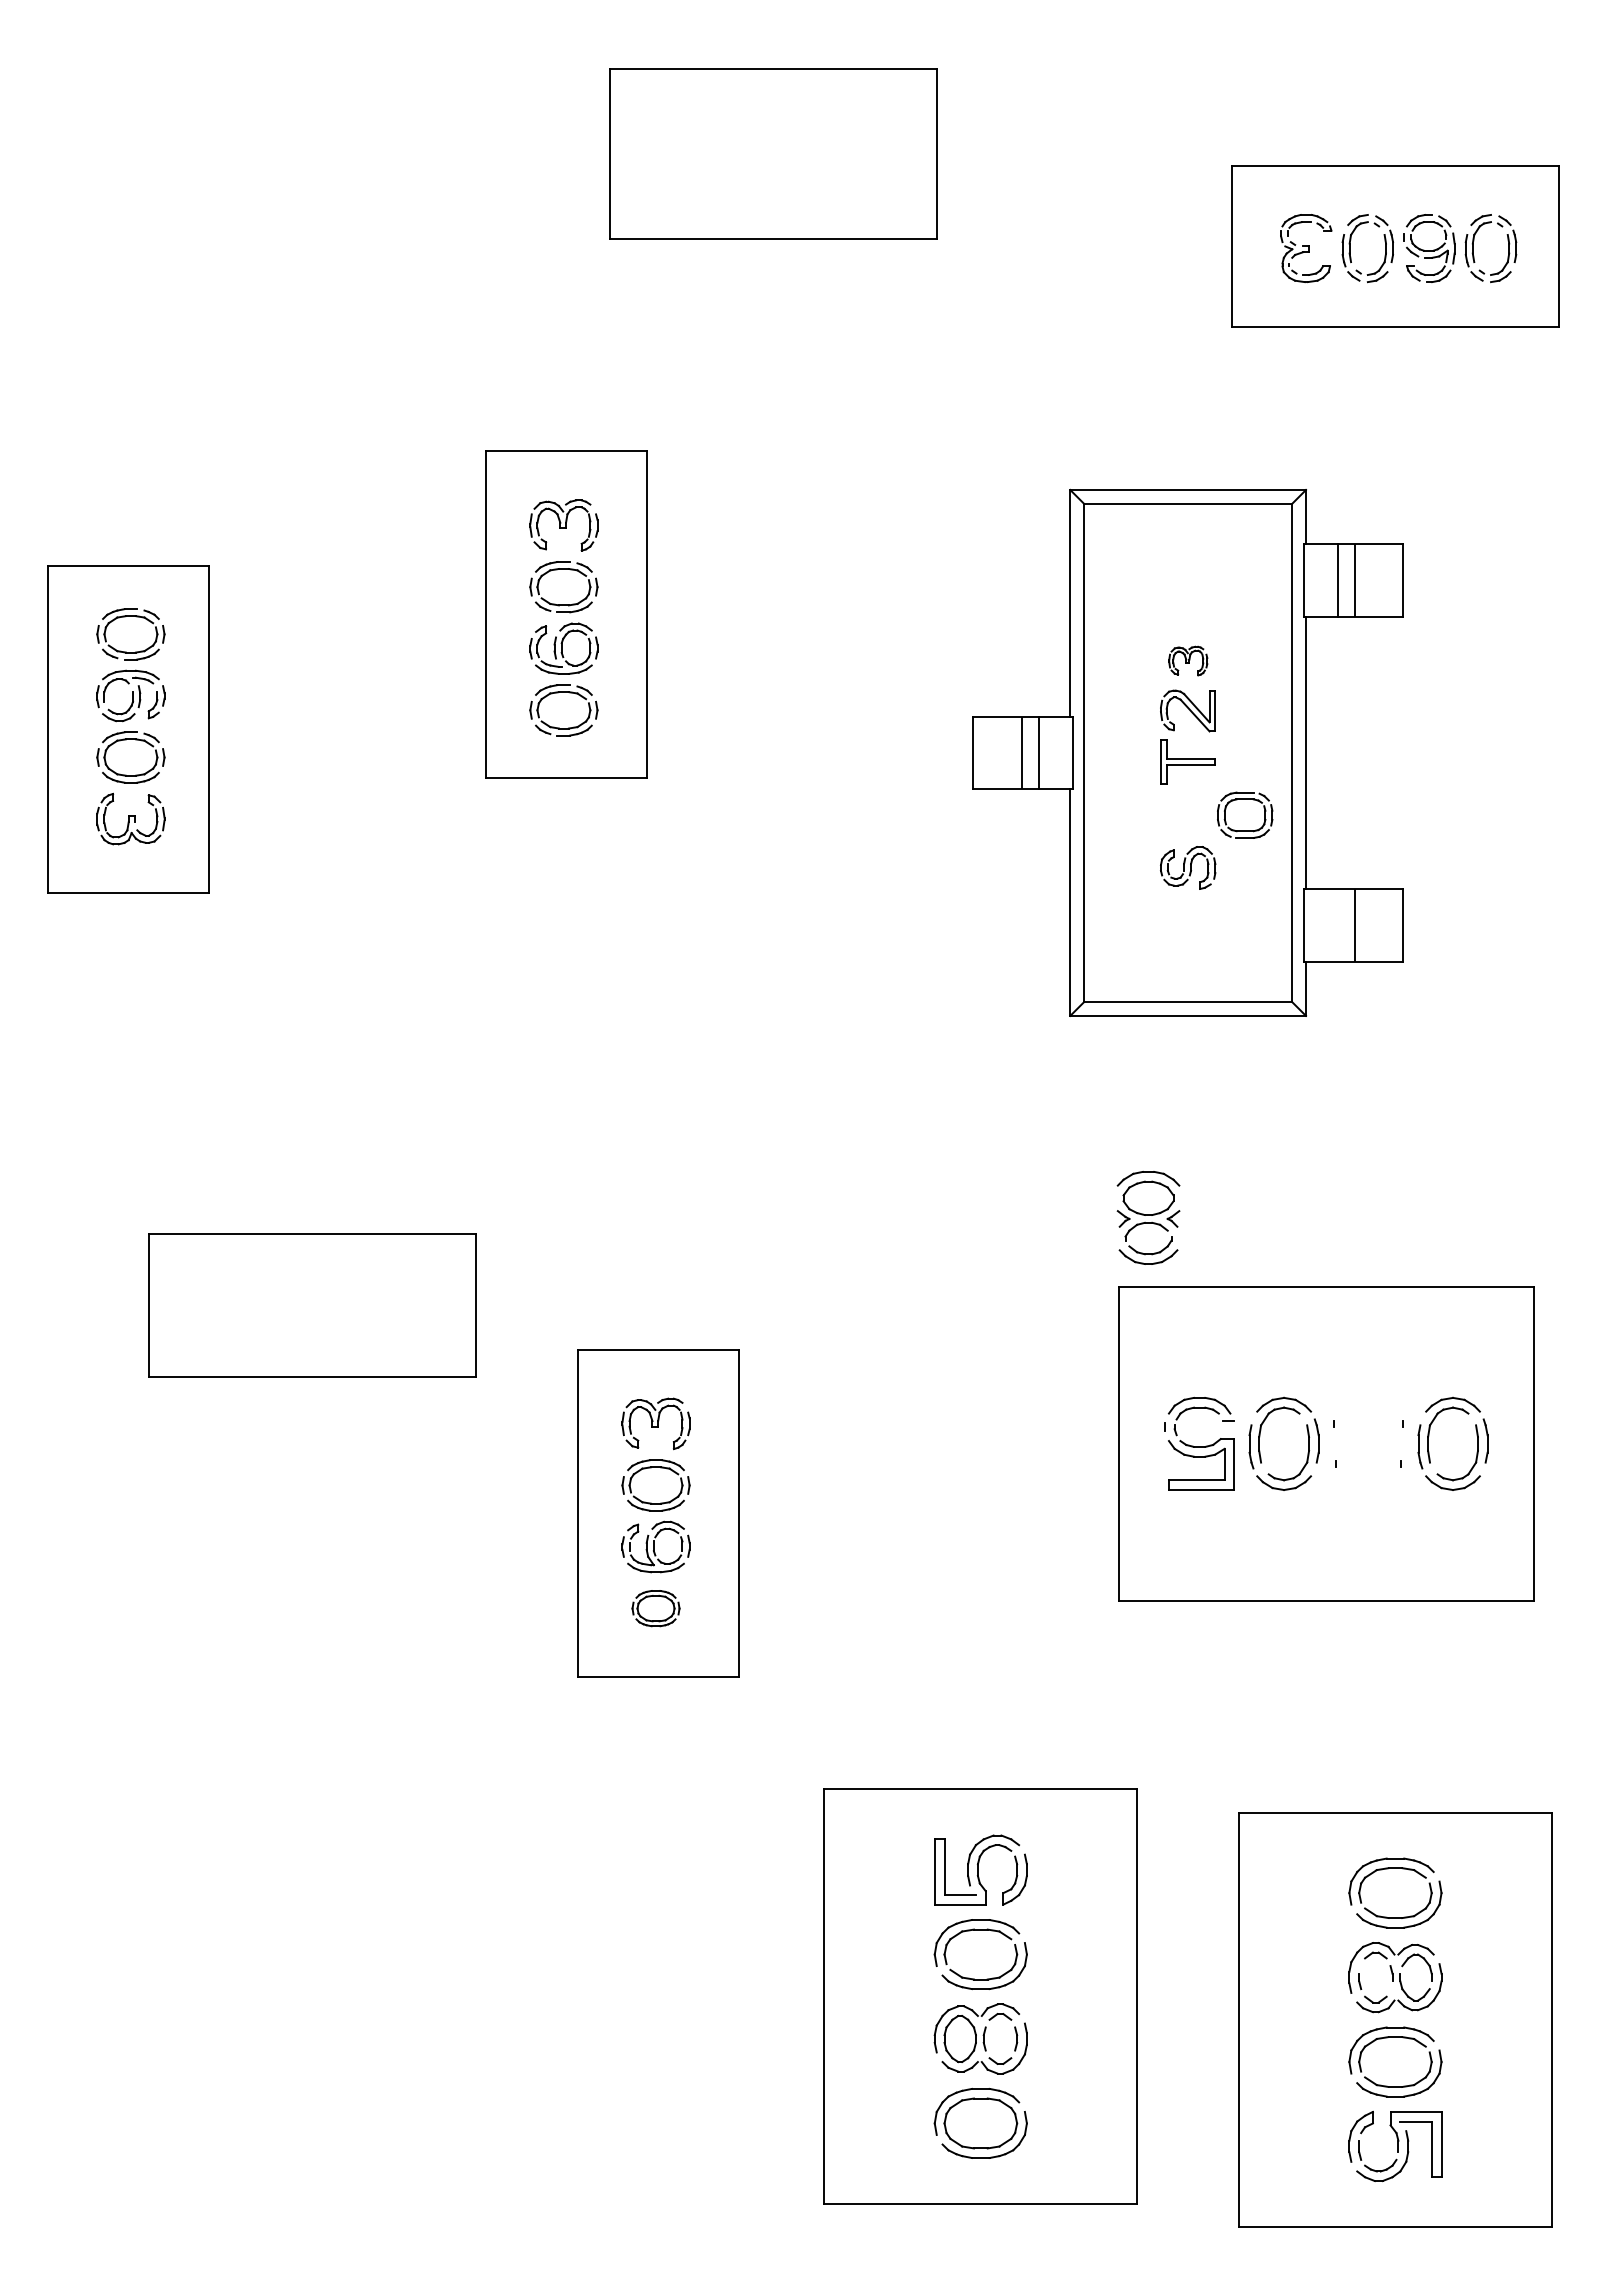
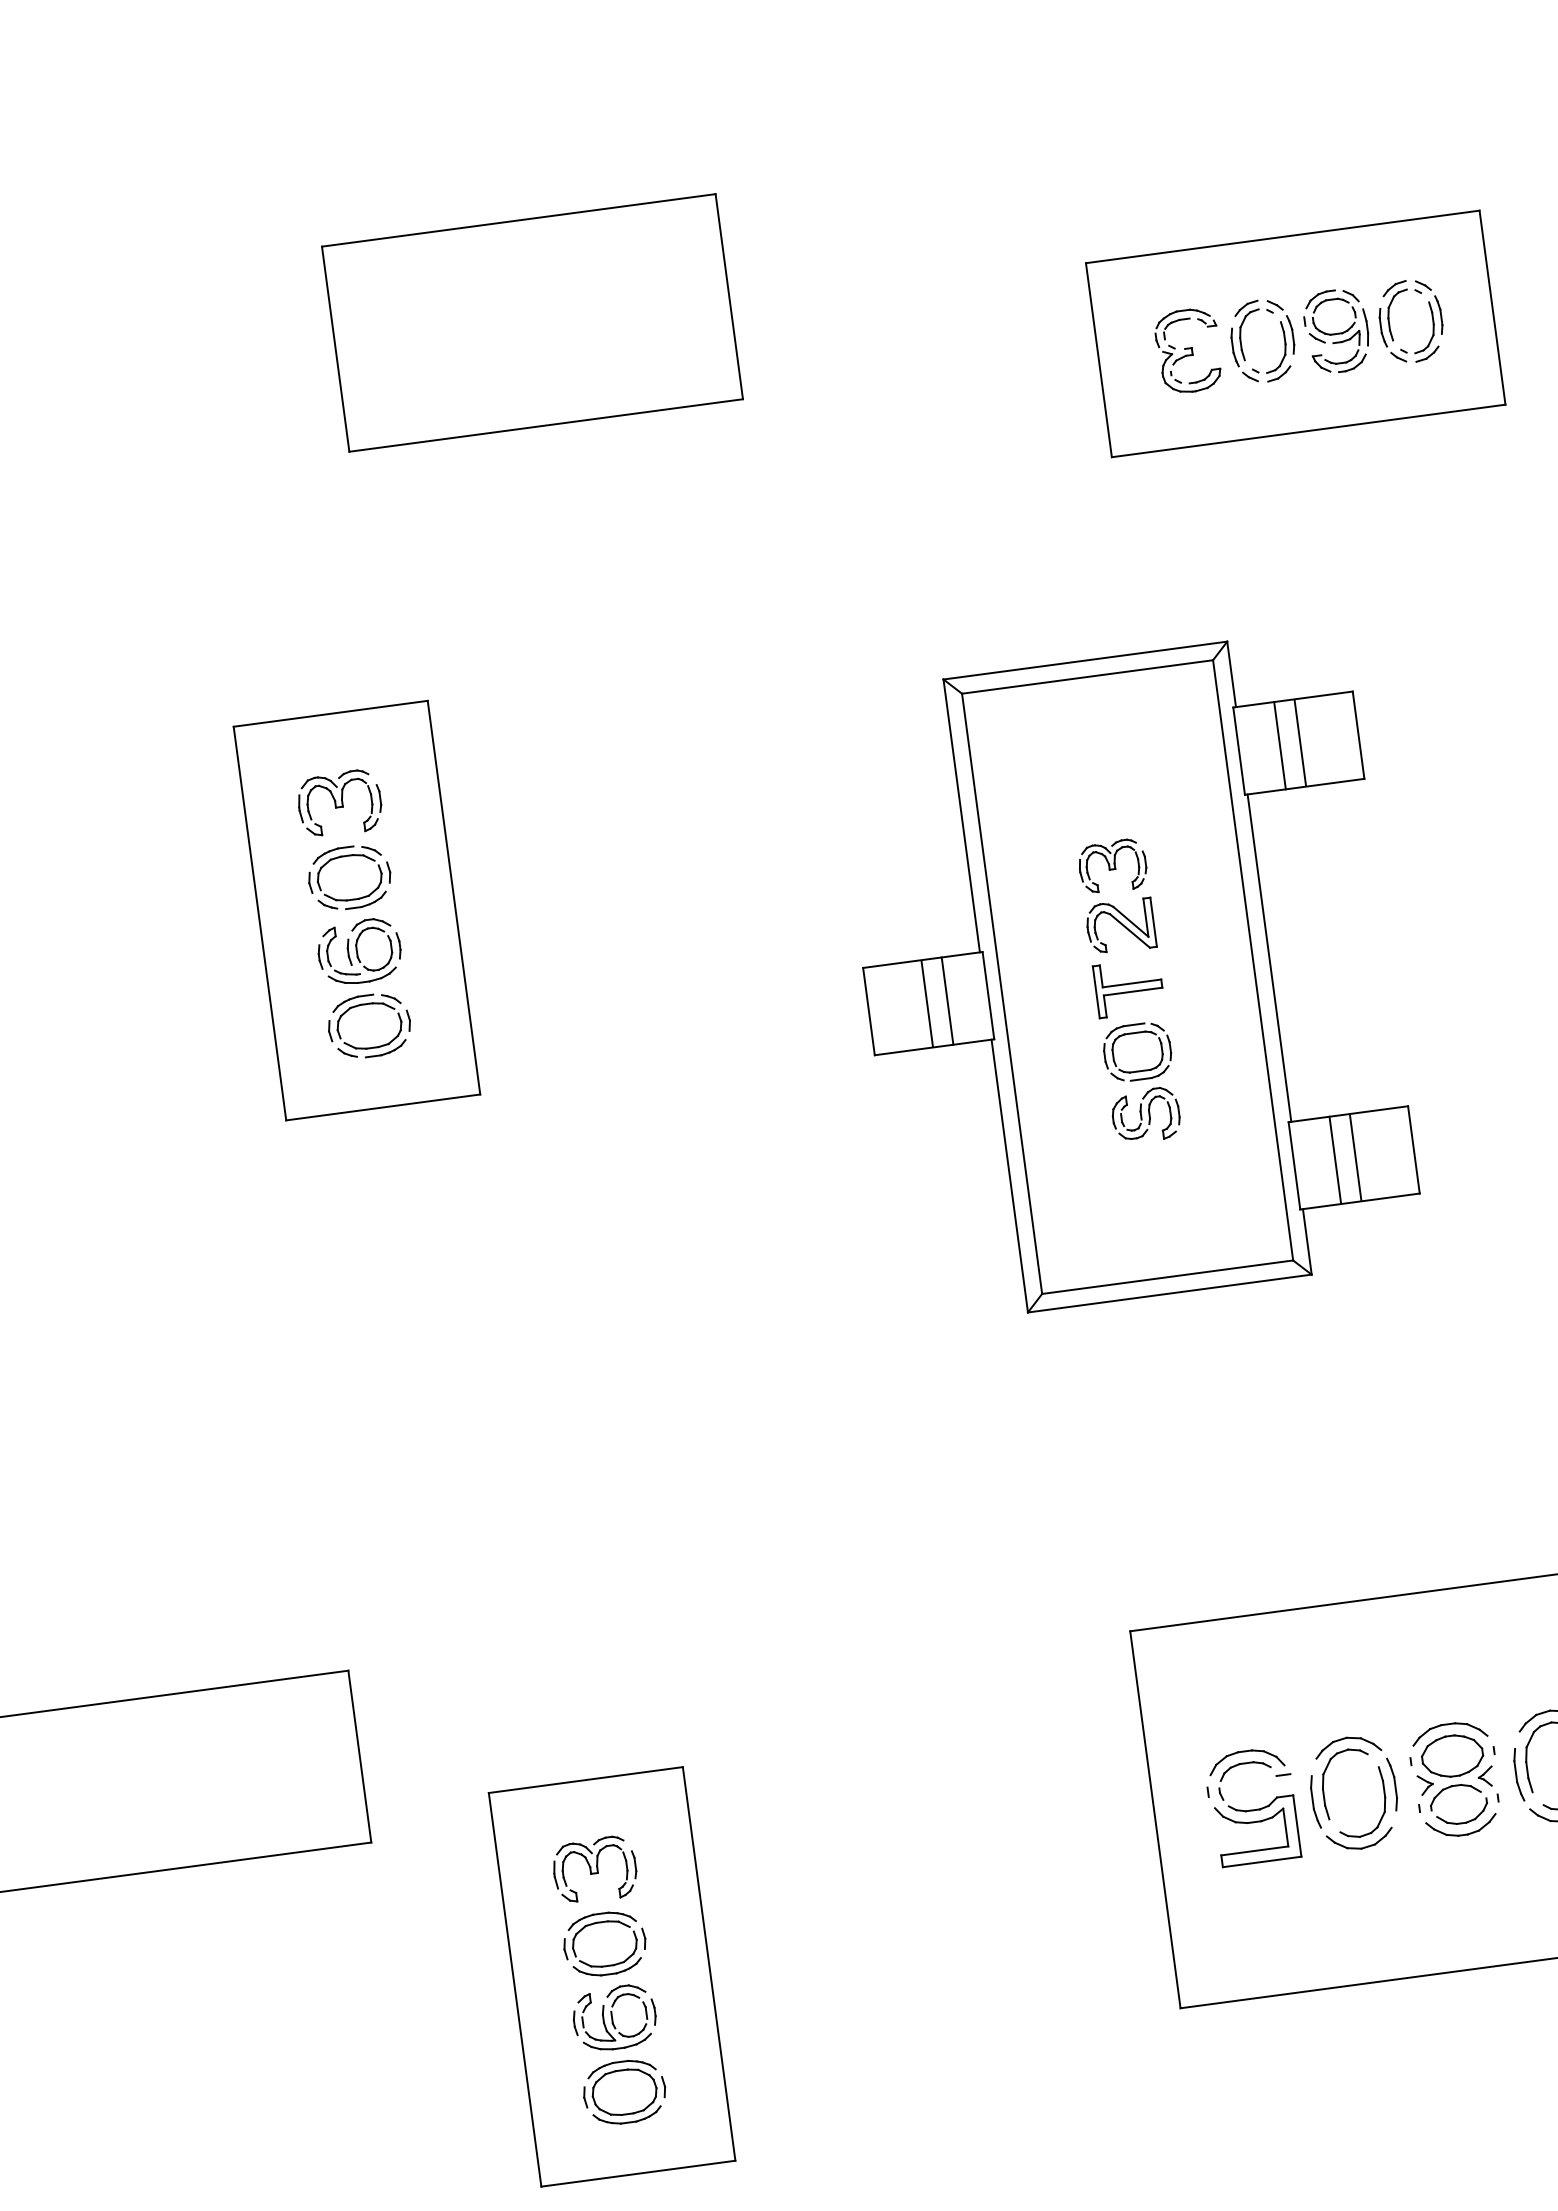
part: (1188, 660) -> (1113, 865), size x1.43
part: (1245, 799) -> (1135, 1033), moved
line: (1337, 924) -> (1334, 1159), added
part: (1148, 1217) -> (1455, 1779), moved
part: (655, 1608) -> (623, 2092), size x1.43

